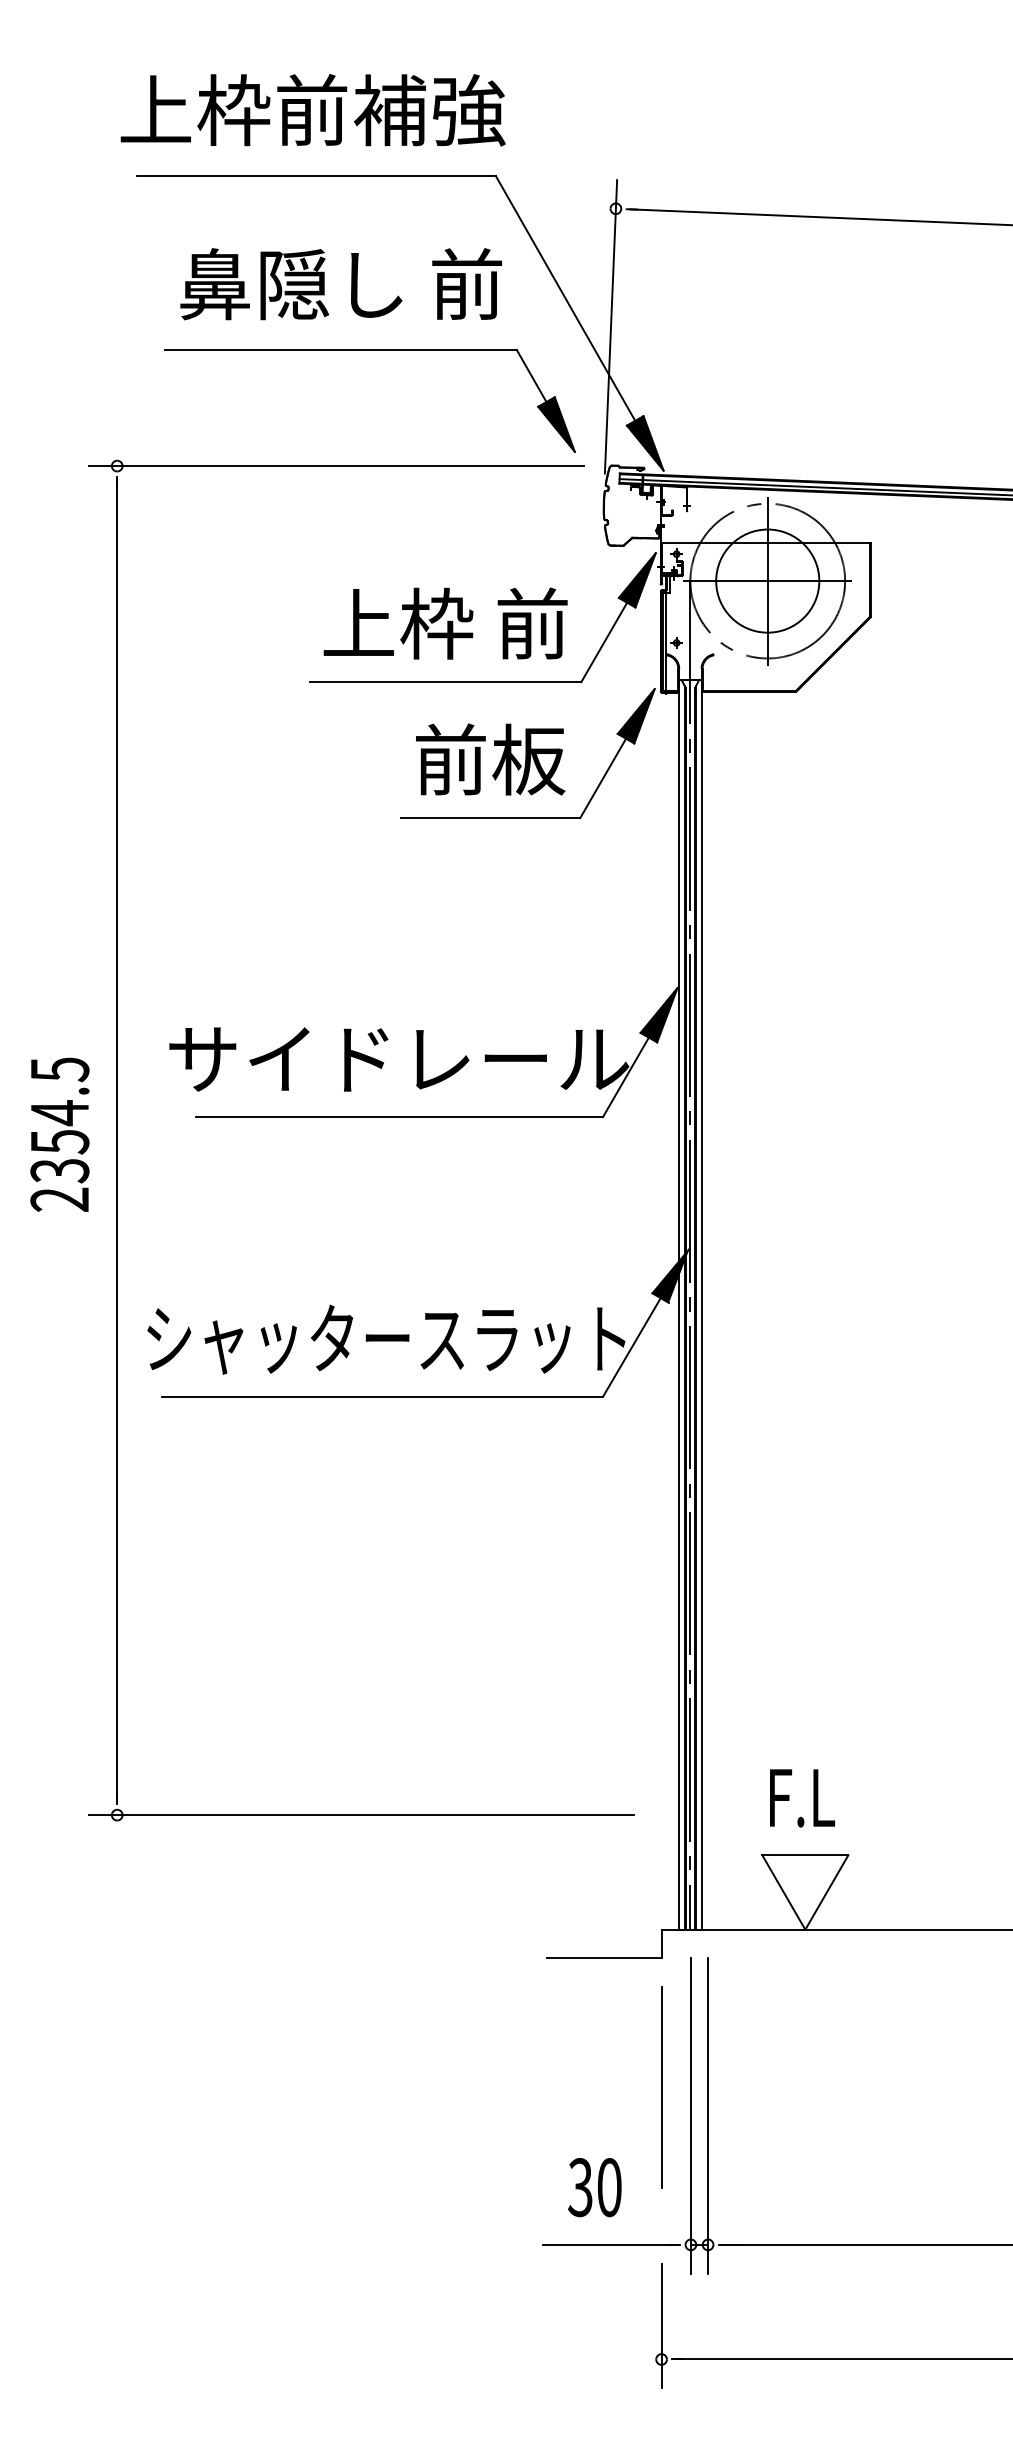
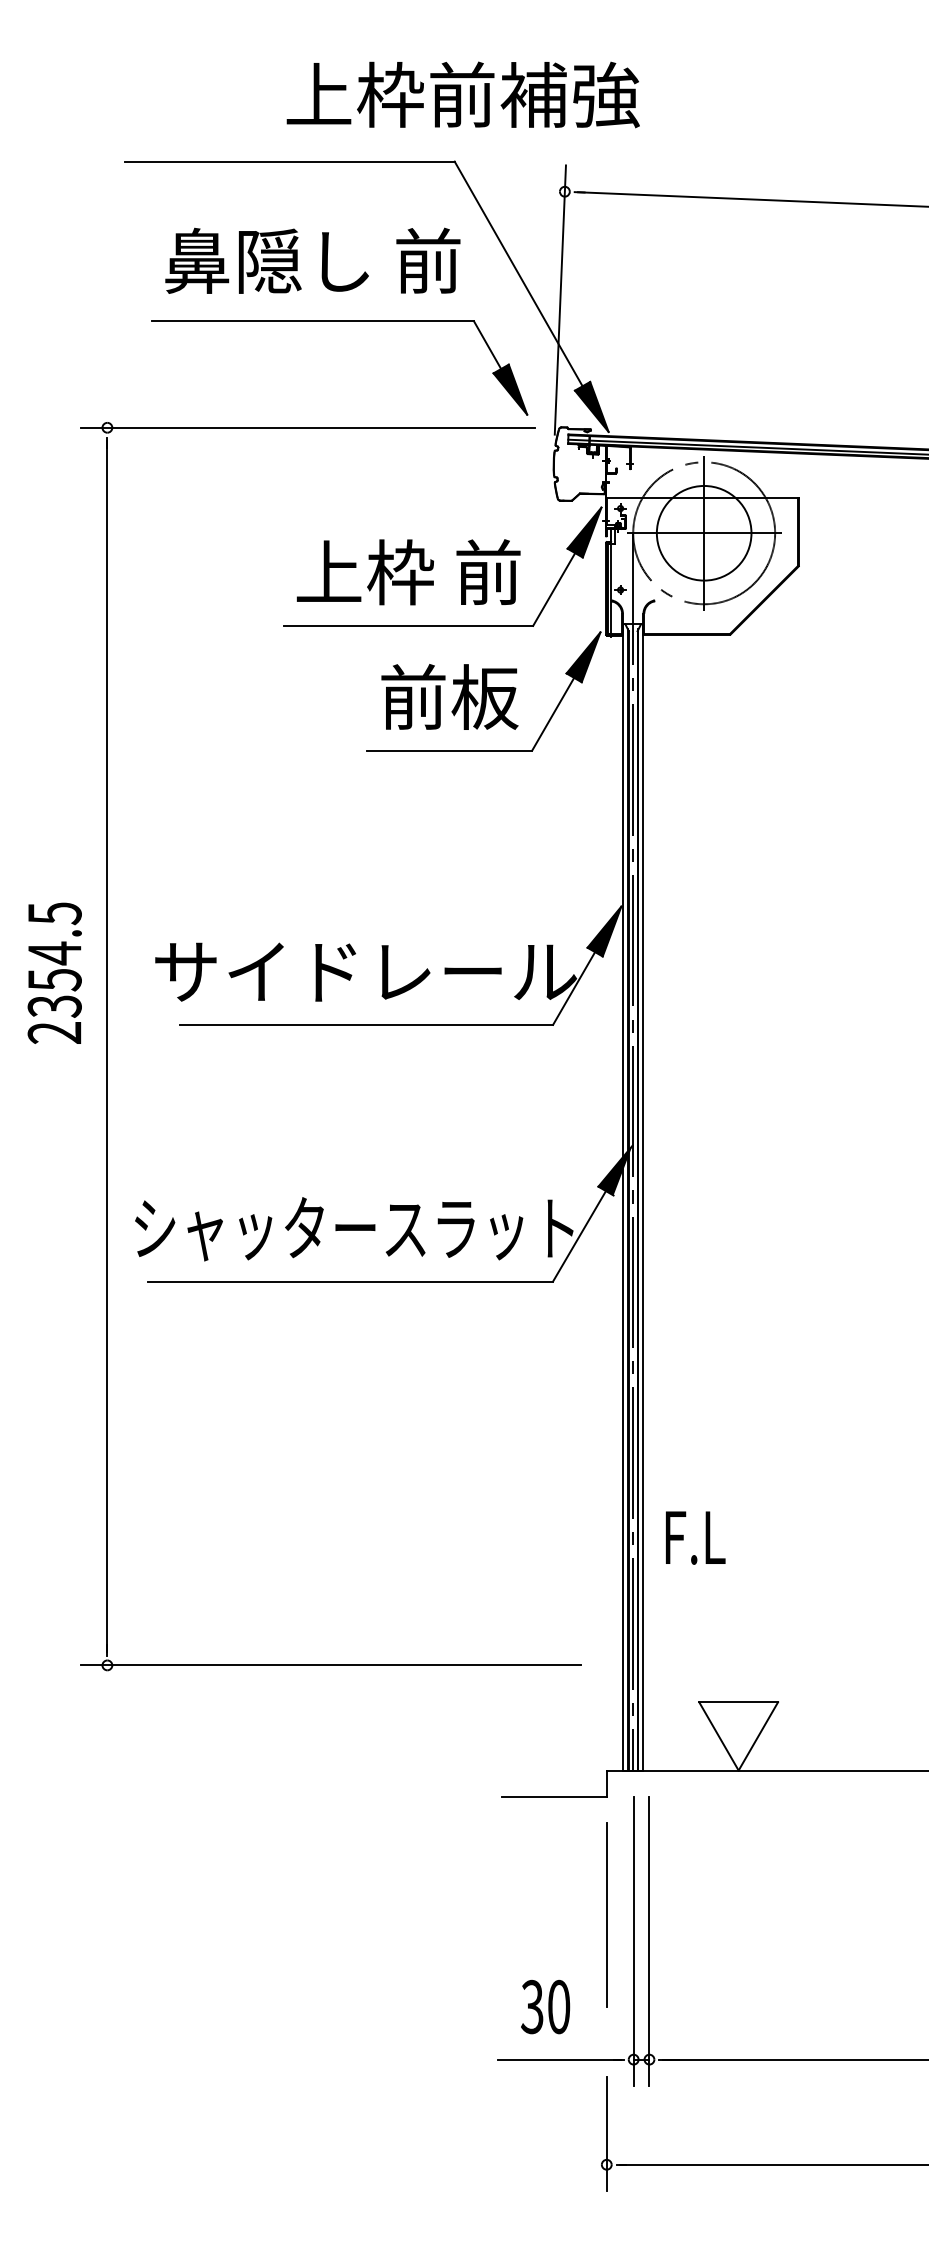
text: (312, 110) -> (462, 95), moved
text: (59, 1134) -> (54, 973), moved
text: (802, 1798) -> (695, 1538), moved

